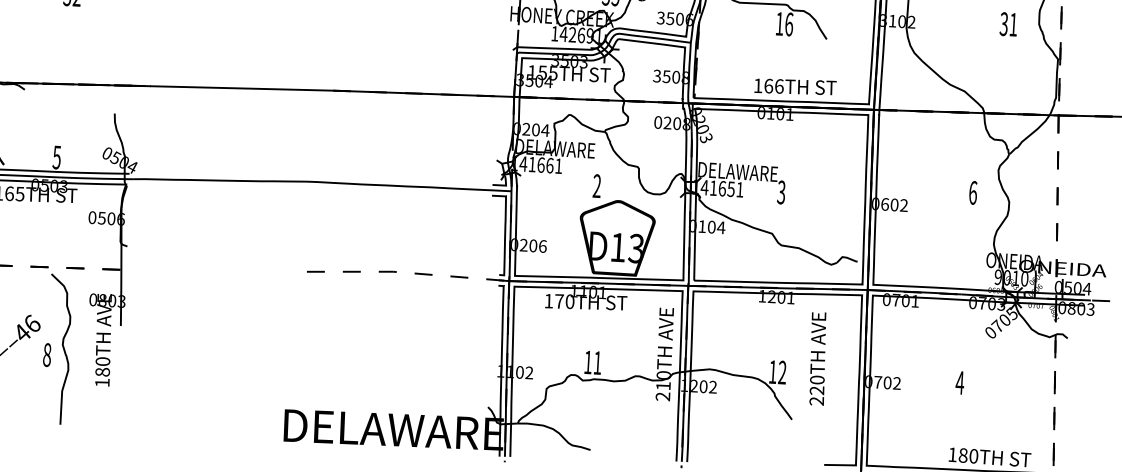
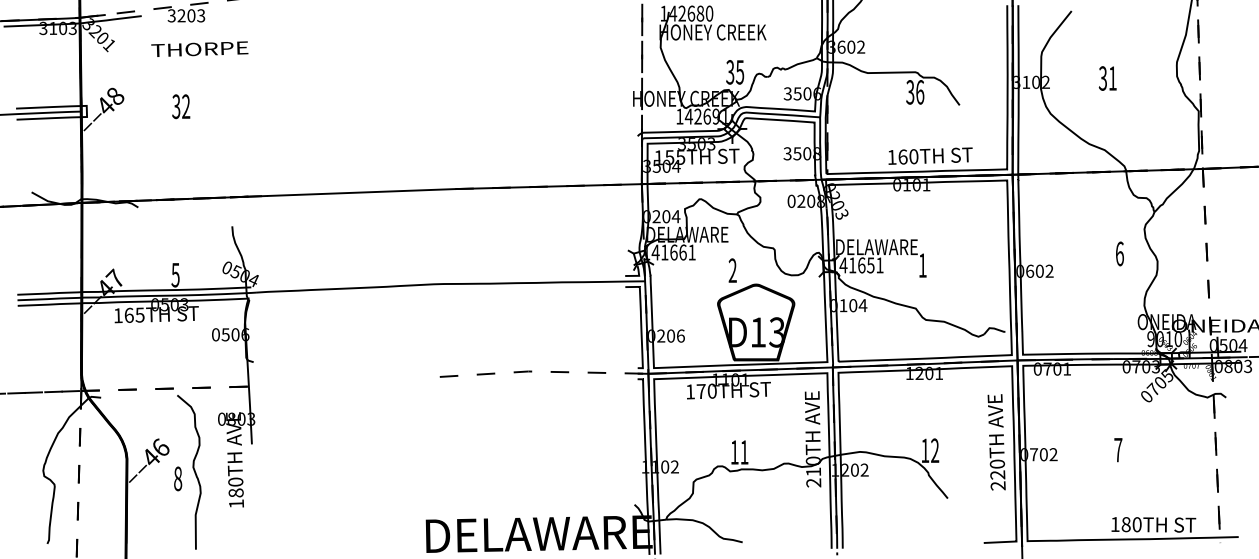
text: (779, 24) -> (910, 92), 16 -> 36
text: (1008, 24) -> (1107, 78), moved
text: (778, 86) -> (913, 156), 166TH -> 160TH
text: (781, 192) -> (922, 265), 3 -> 1
text: (817, 359) -> (996, 442), moved
text: (959, 383) -> (1117, 450), 4 -> 7

